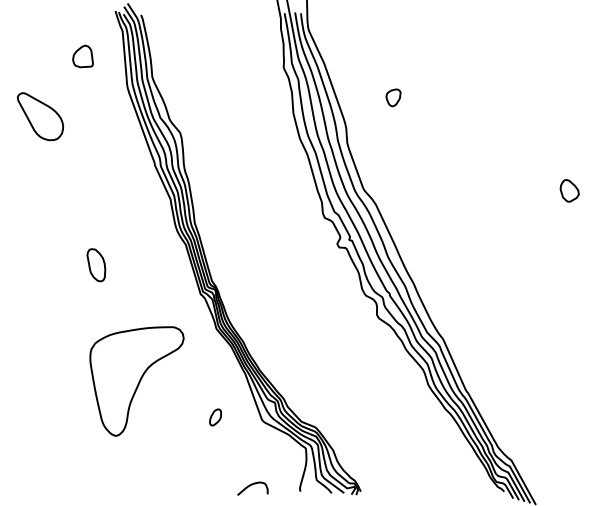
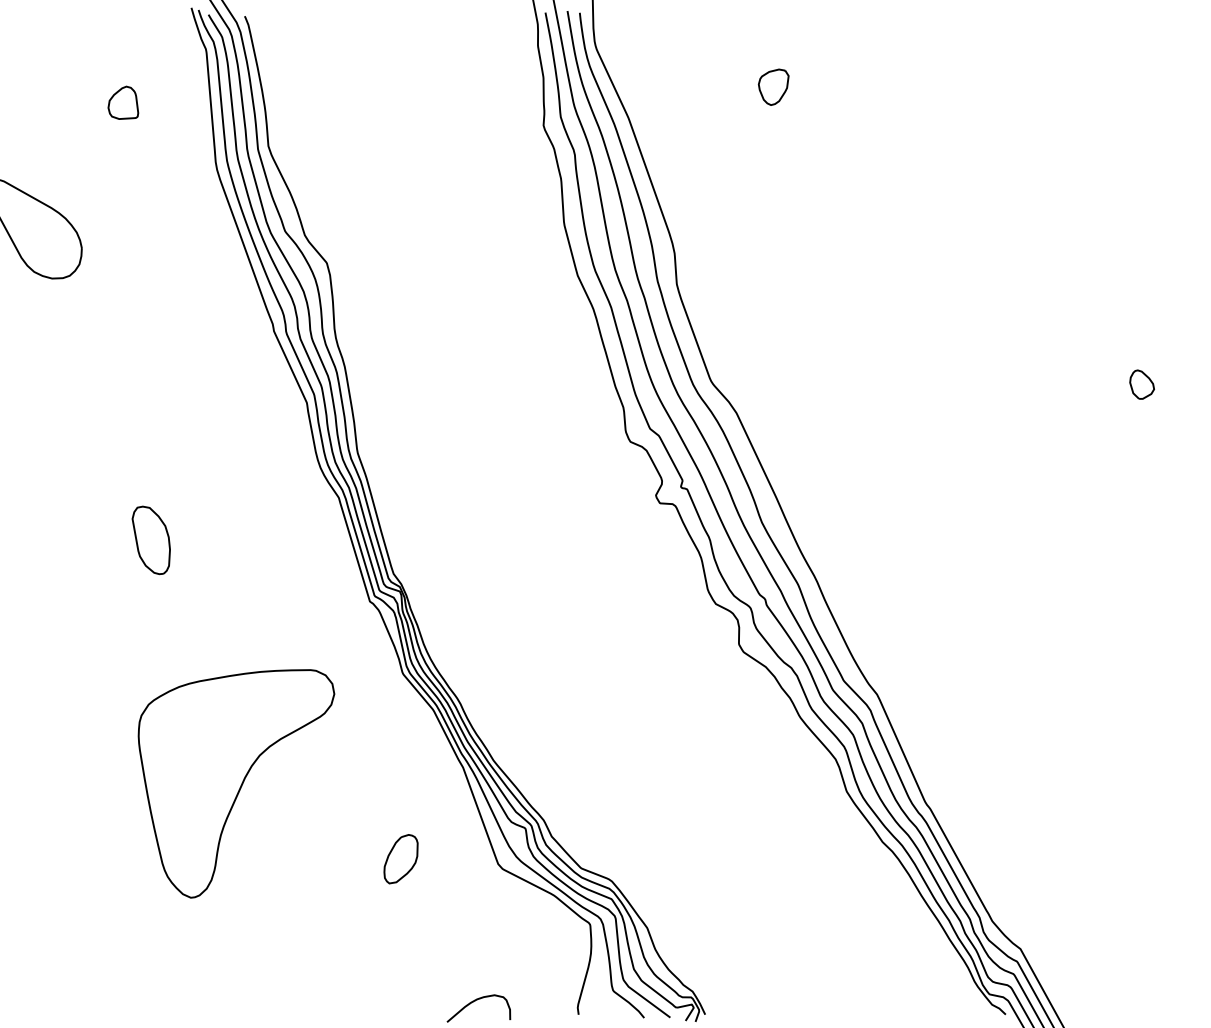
part: (82, 55) -> (122, 101), size x0.71
part: (393, 97) -> (773, 86), moved
part: (568, 190) -> (1140, 383), size x0.62
part: (215, 417) -> (400, 859), size x1.43

